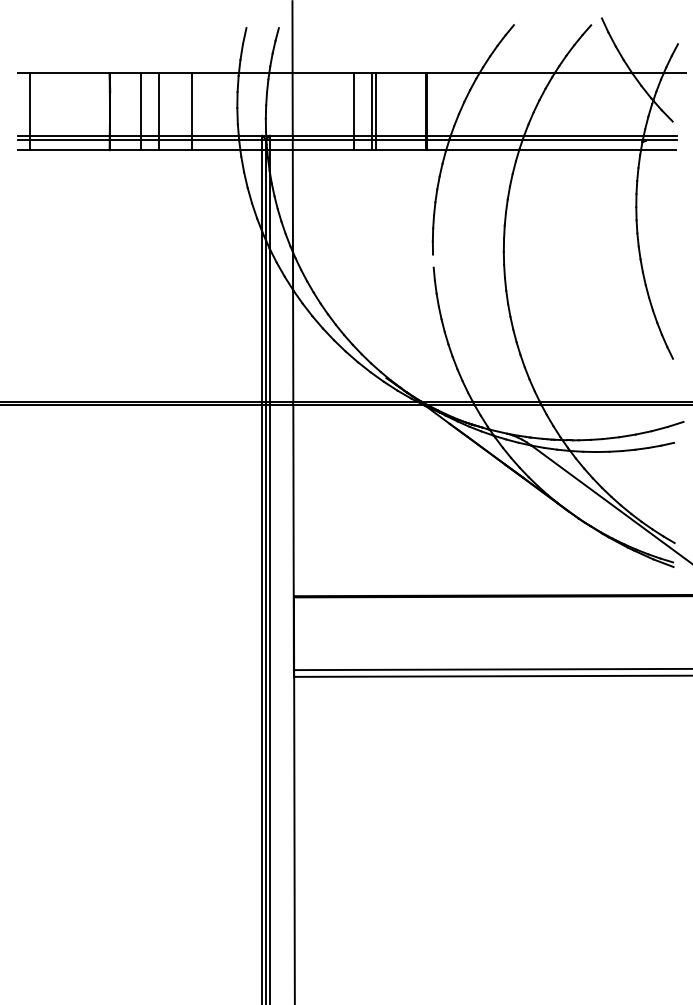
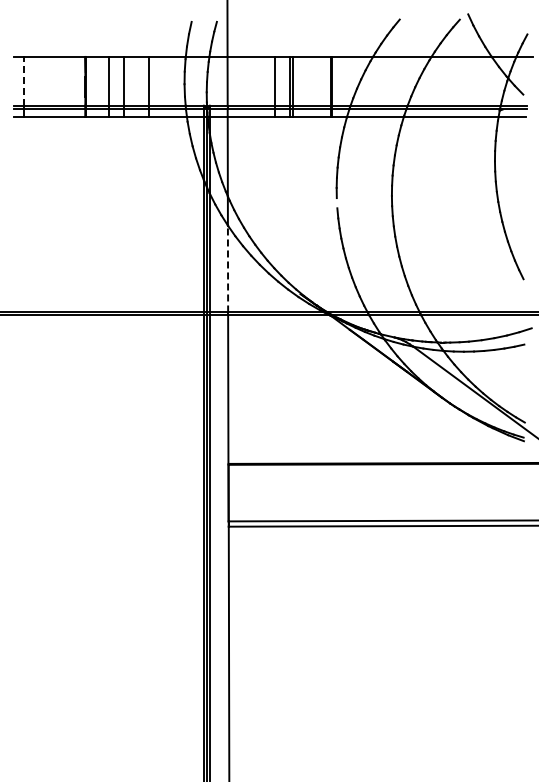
line: (30, 103) -> (23, 80), solid -> dashed
line: (293, 345) -> (228, 268), solid -> dashed

